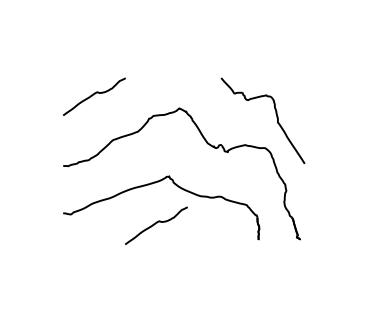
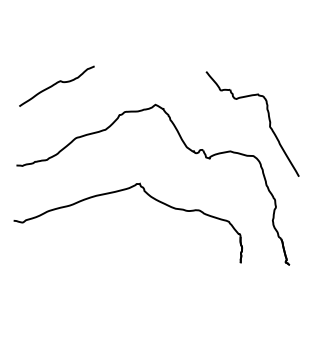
curve: (155, 224) -> (121, 239), removed

